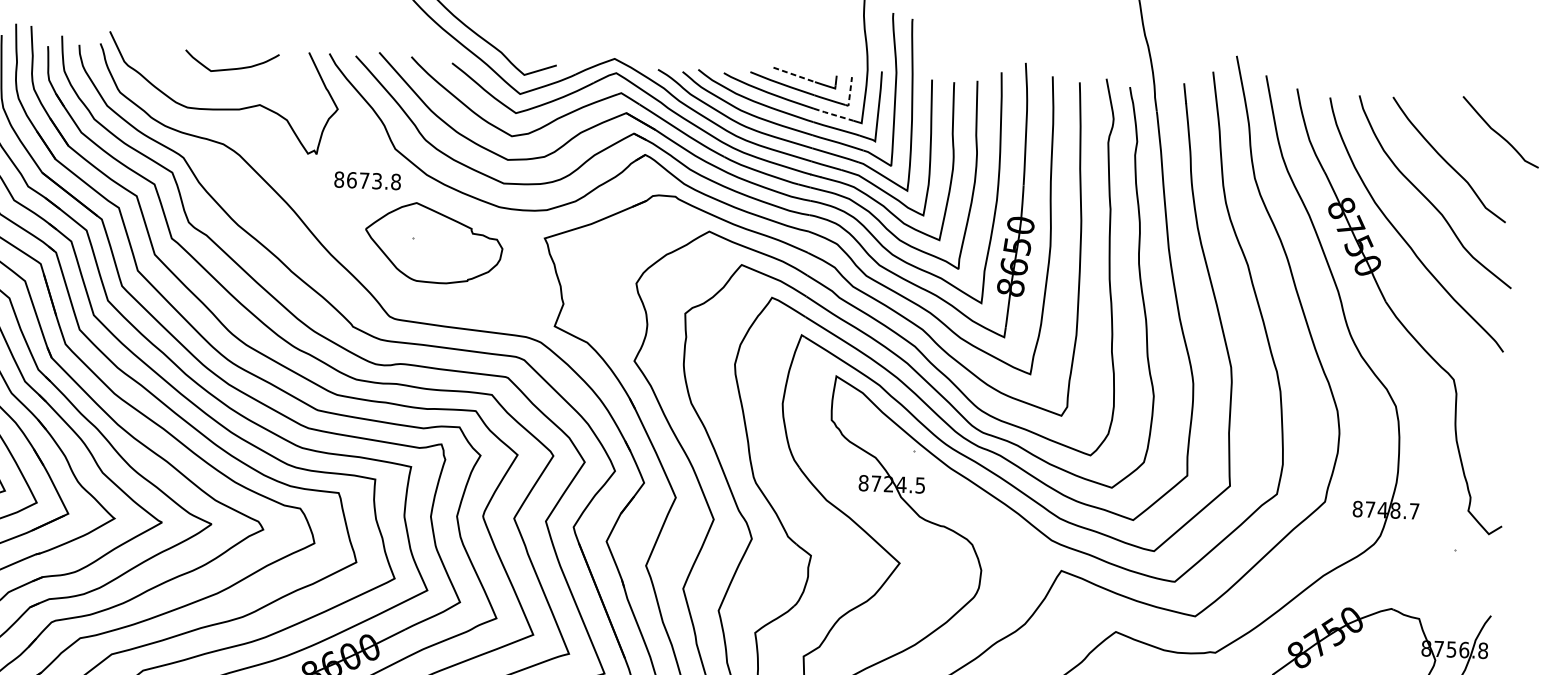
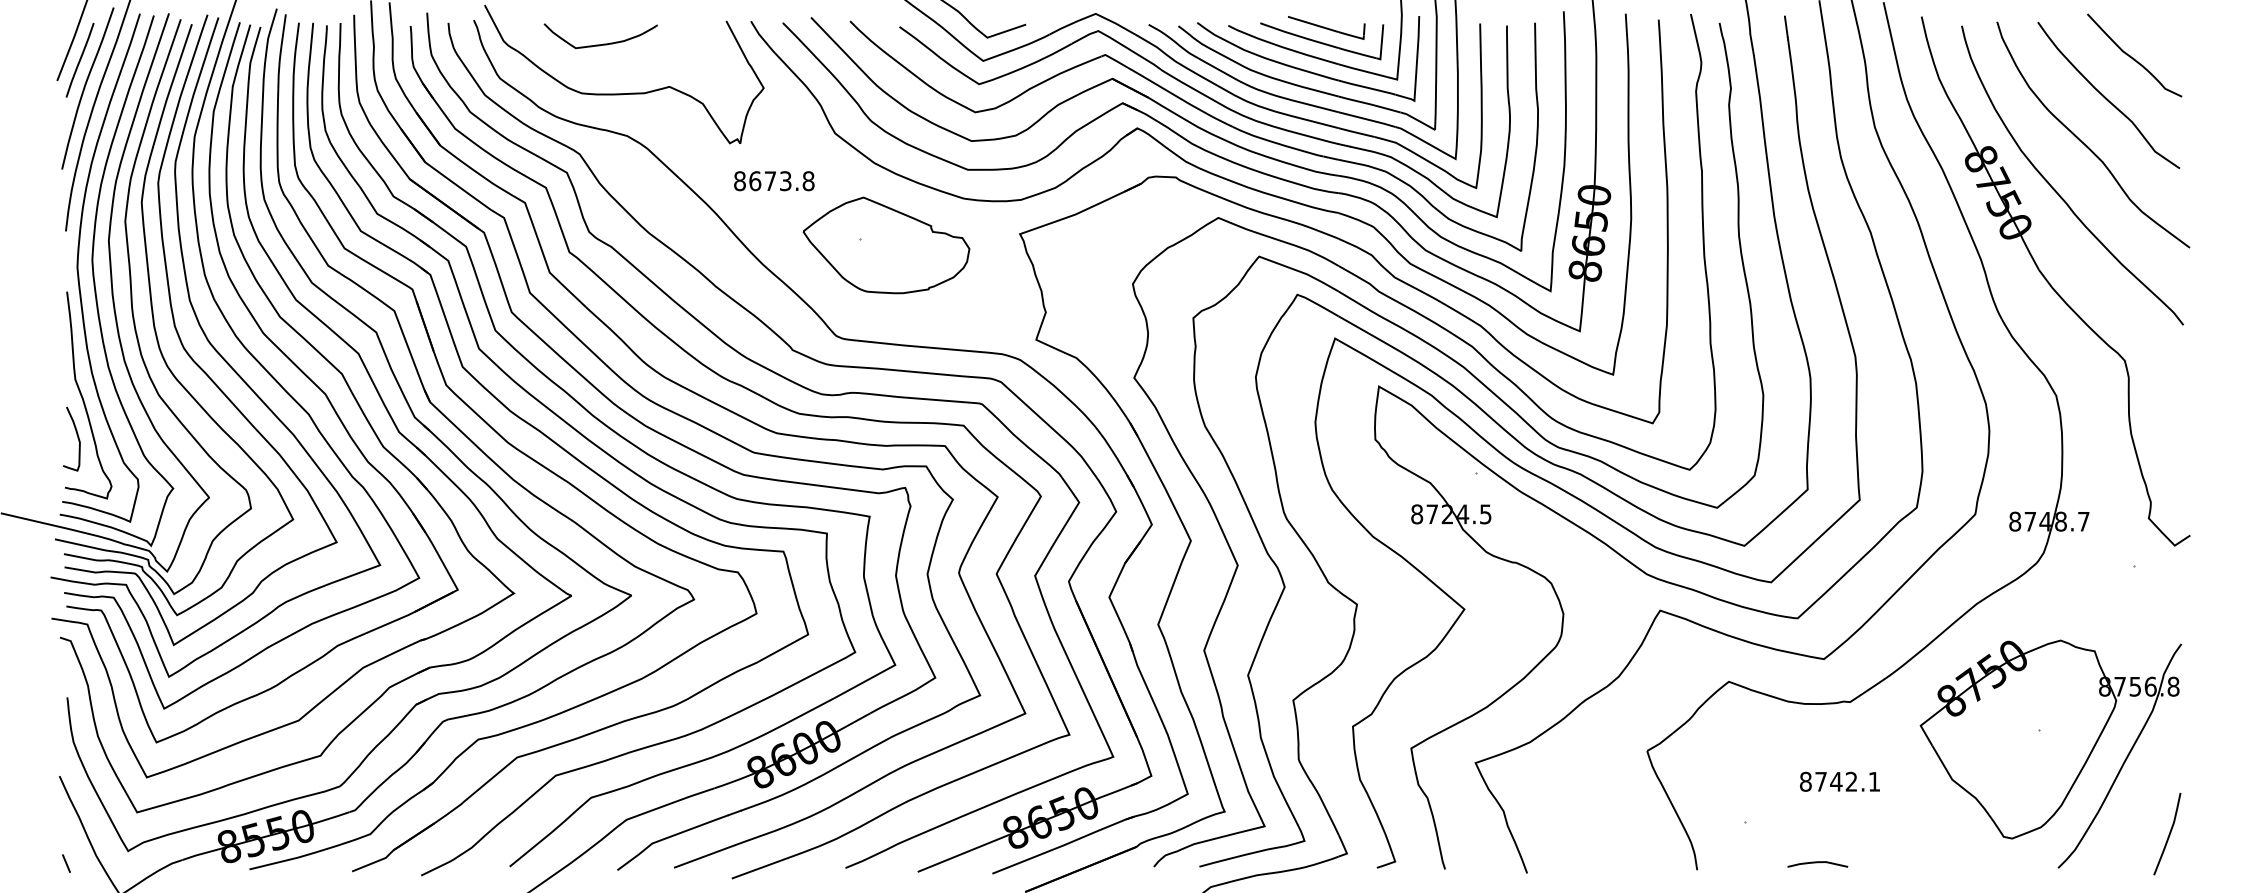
curve: (234, 68) -> (603, 43), moved
line: (795, 74) -> (1314, 24), dashed -> solid
line: (849, 92) -> (1381, 43), dashed -> solid
line: (833, 114) -> (1362, 70), dashed -> solid
curve: (1499, 133) -> (2133, 57), moved
text: (367, 181) -> (774, 181), moved

